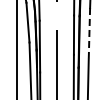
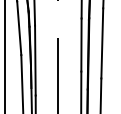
line: (89, 33) -> (102, 42), dashed -> solid

